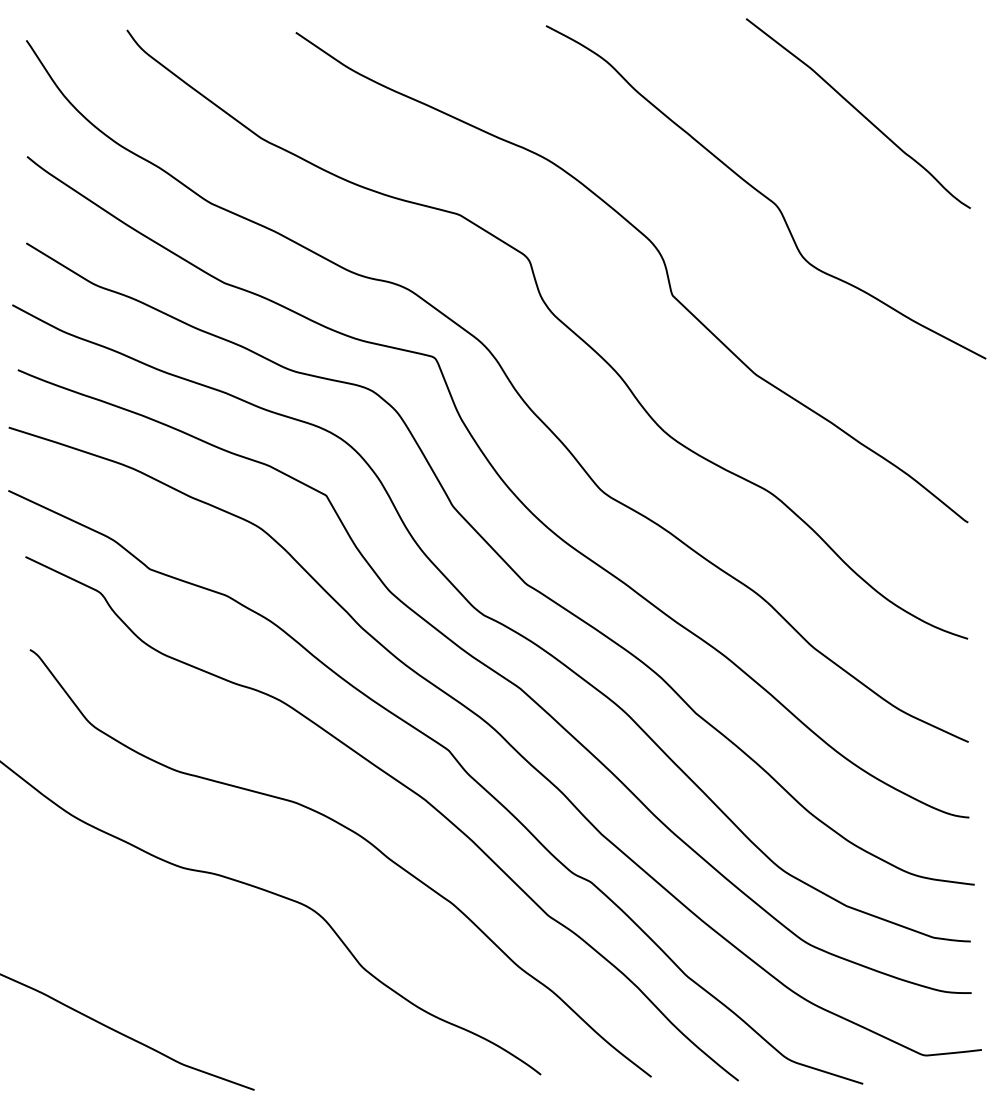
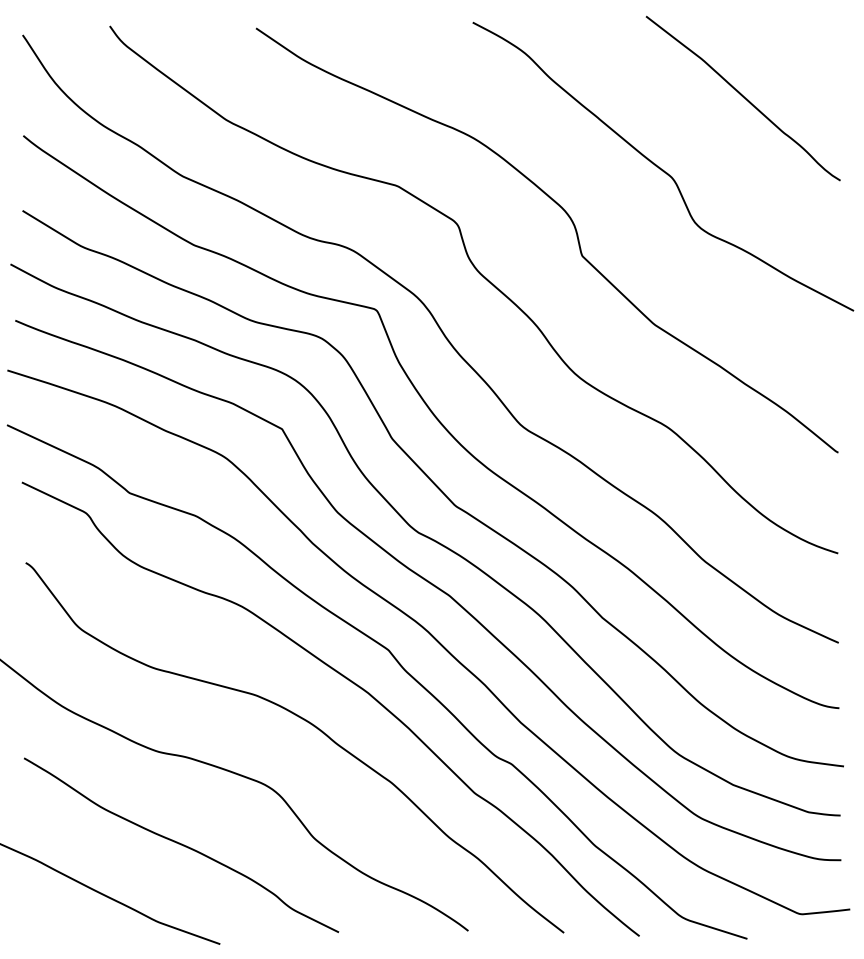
curve: (209, 975) -> (181, 844), added

